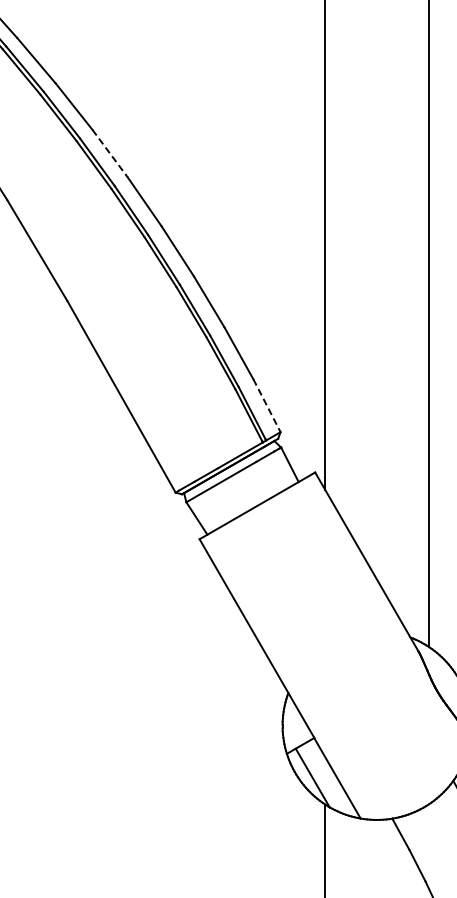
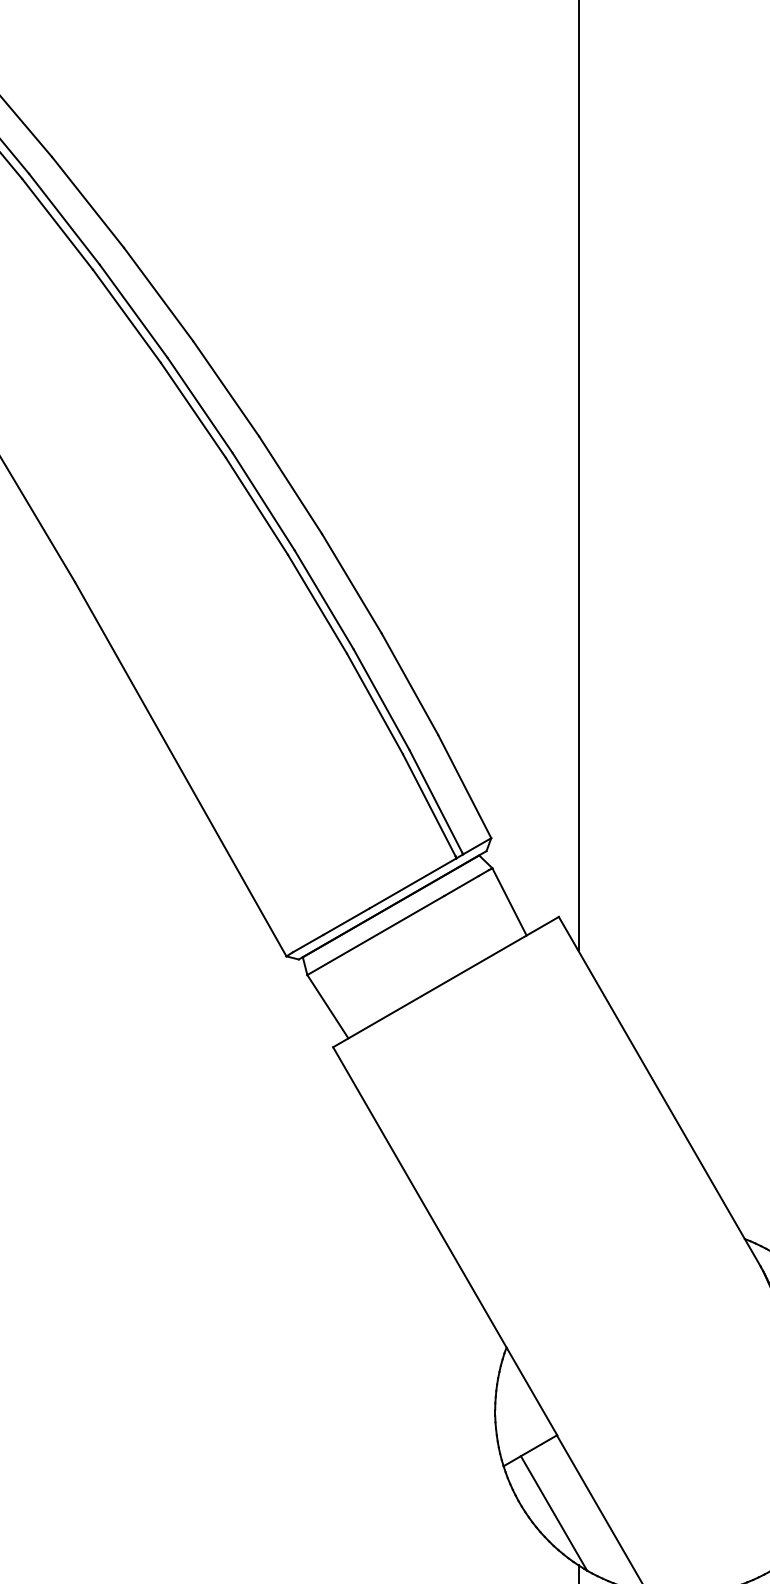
line: (110, 153) -> (159, 294), dashed -> solid
line: (267, 405) -> (465, 786), dashed -> solid

